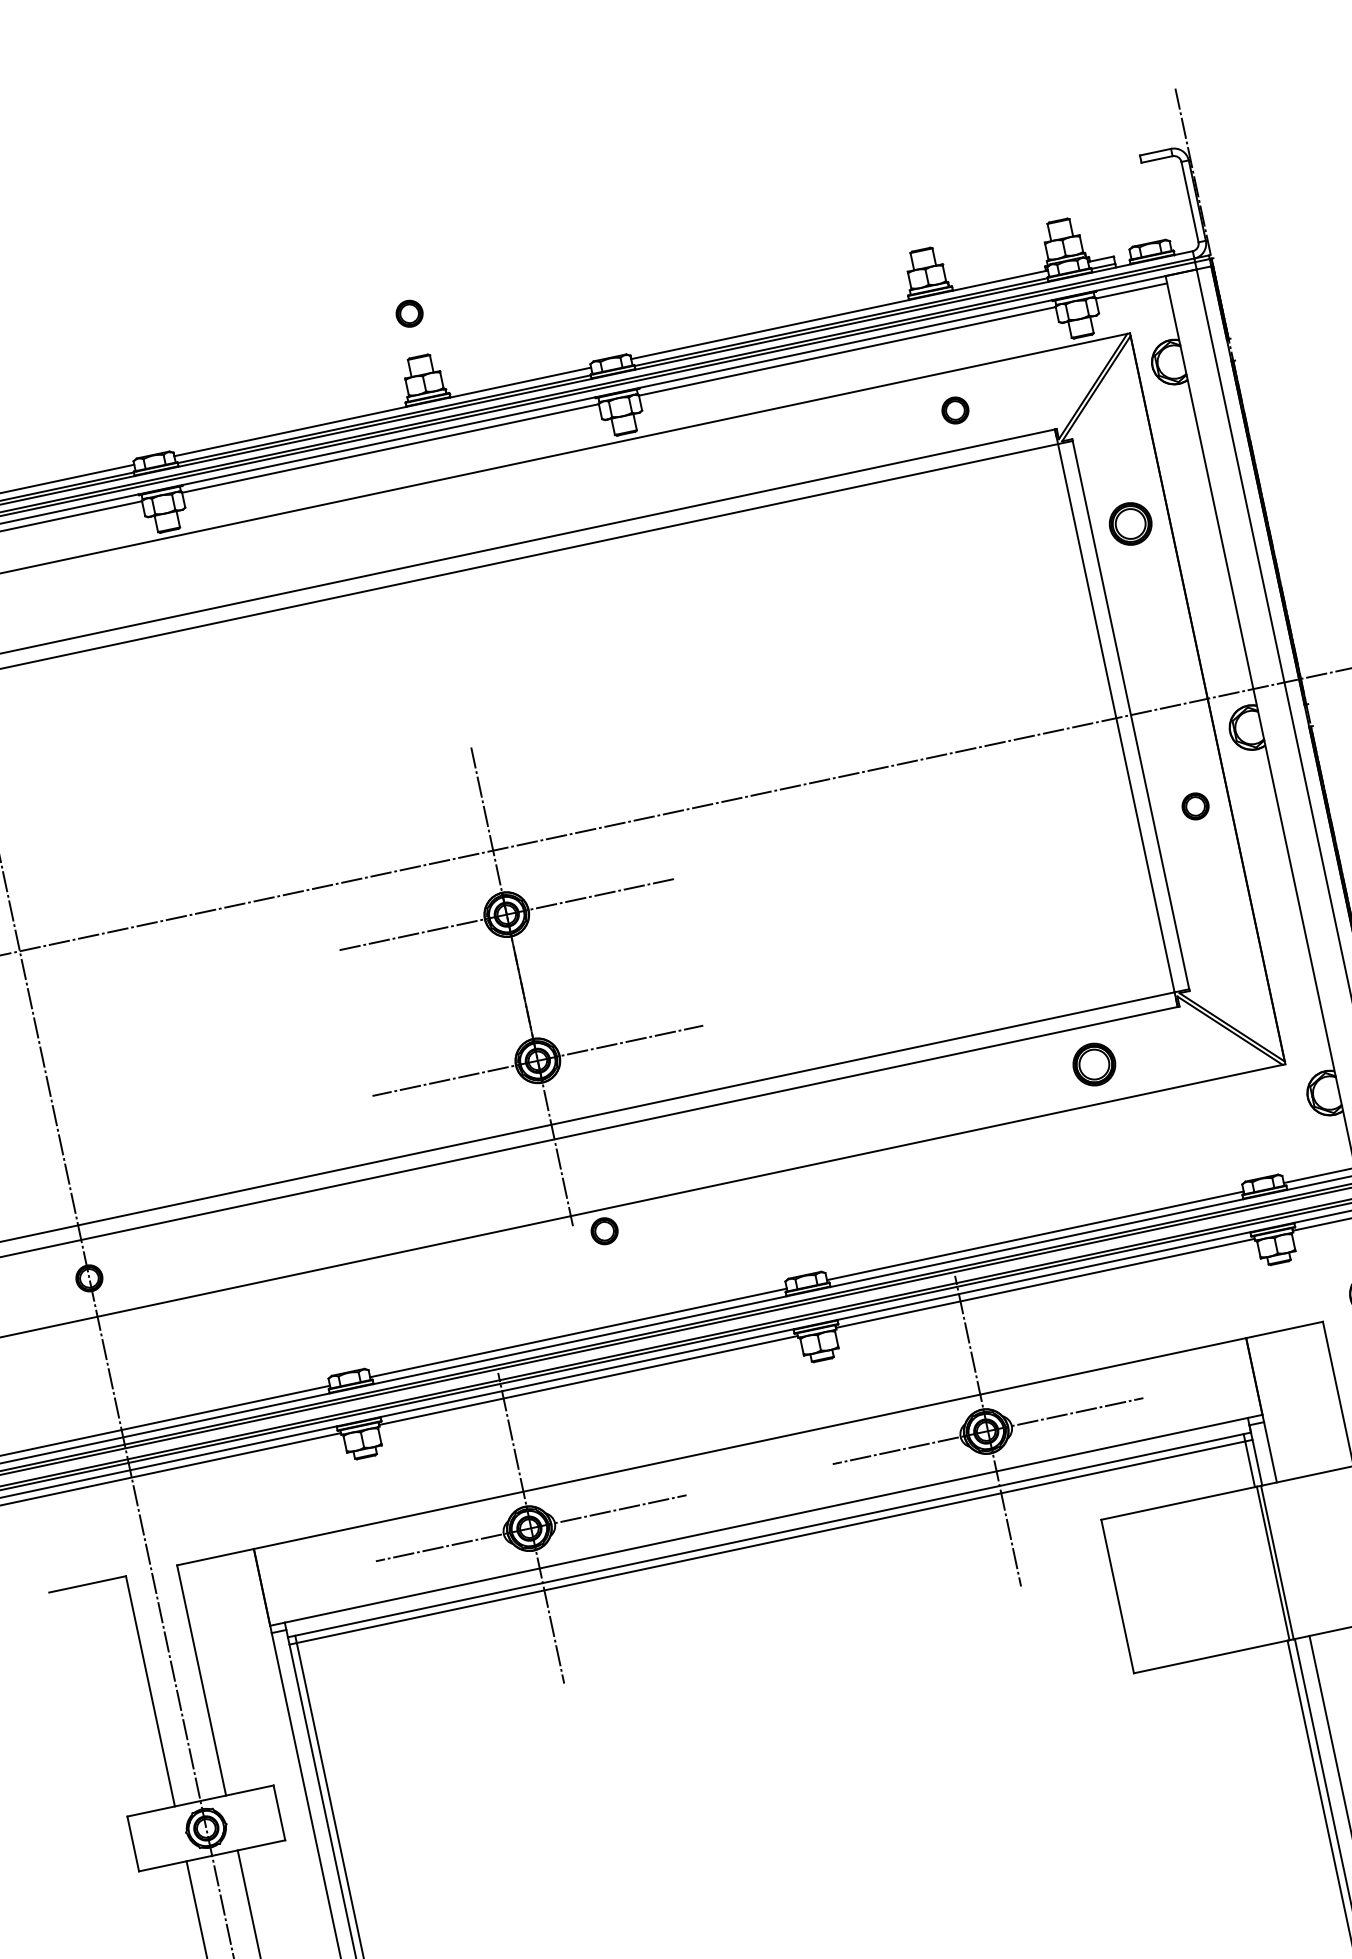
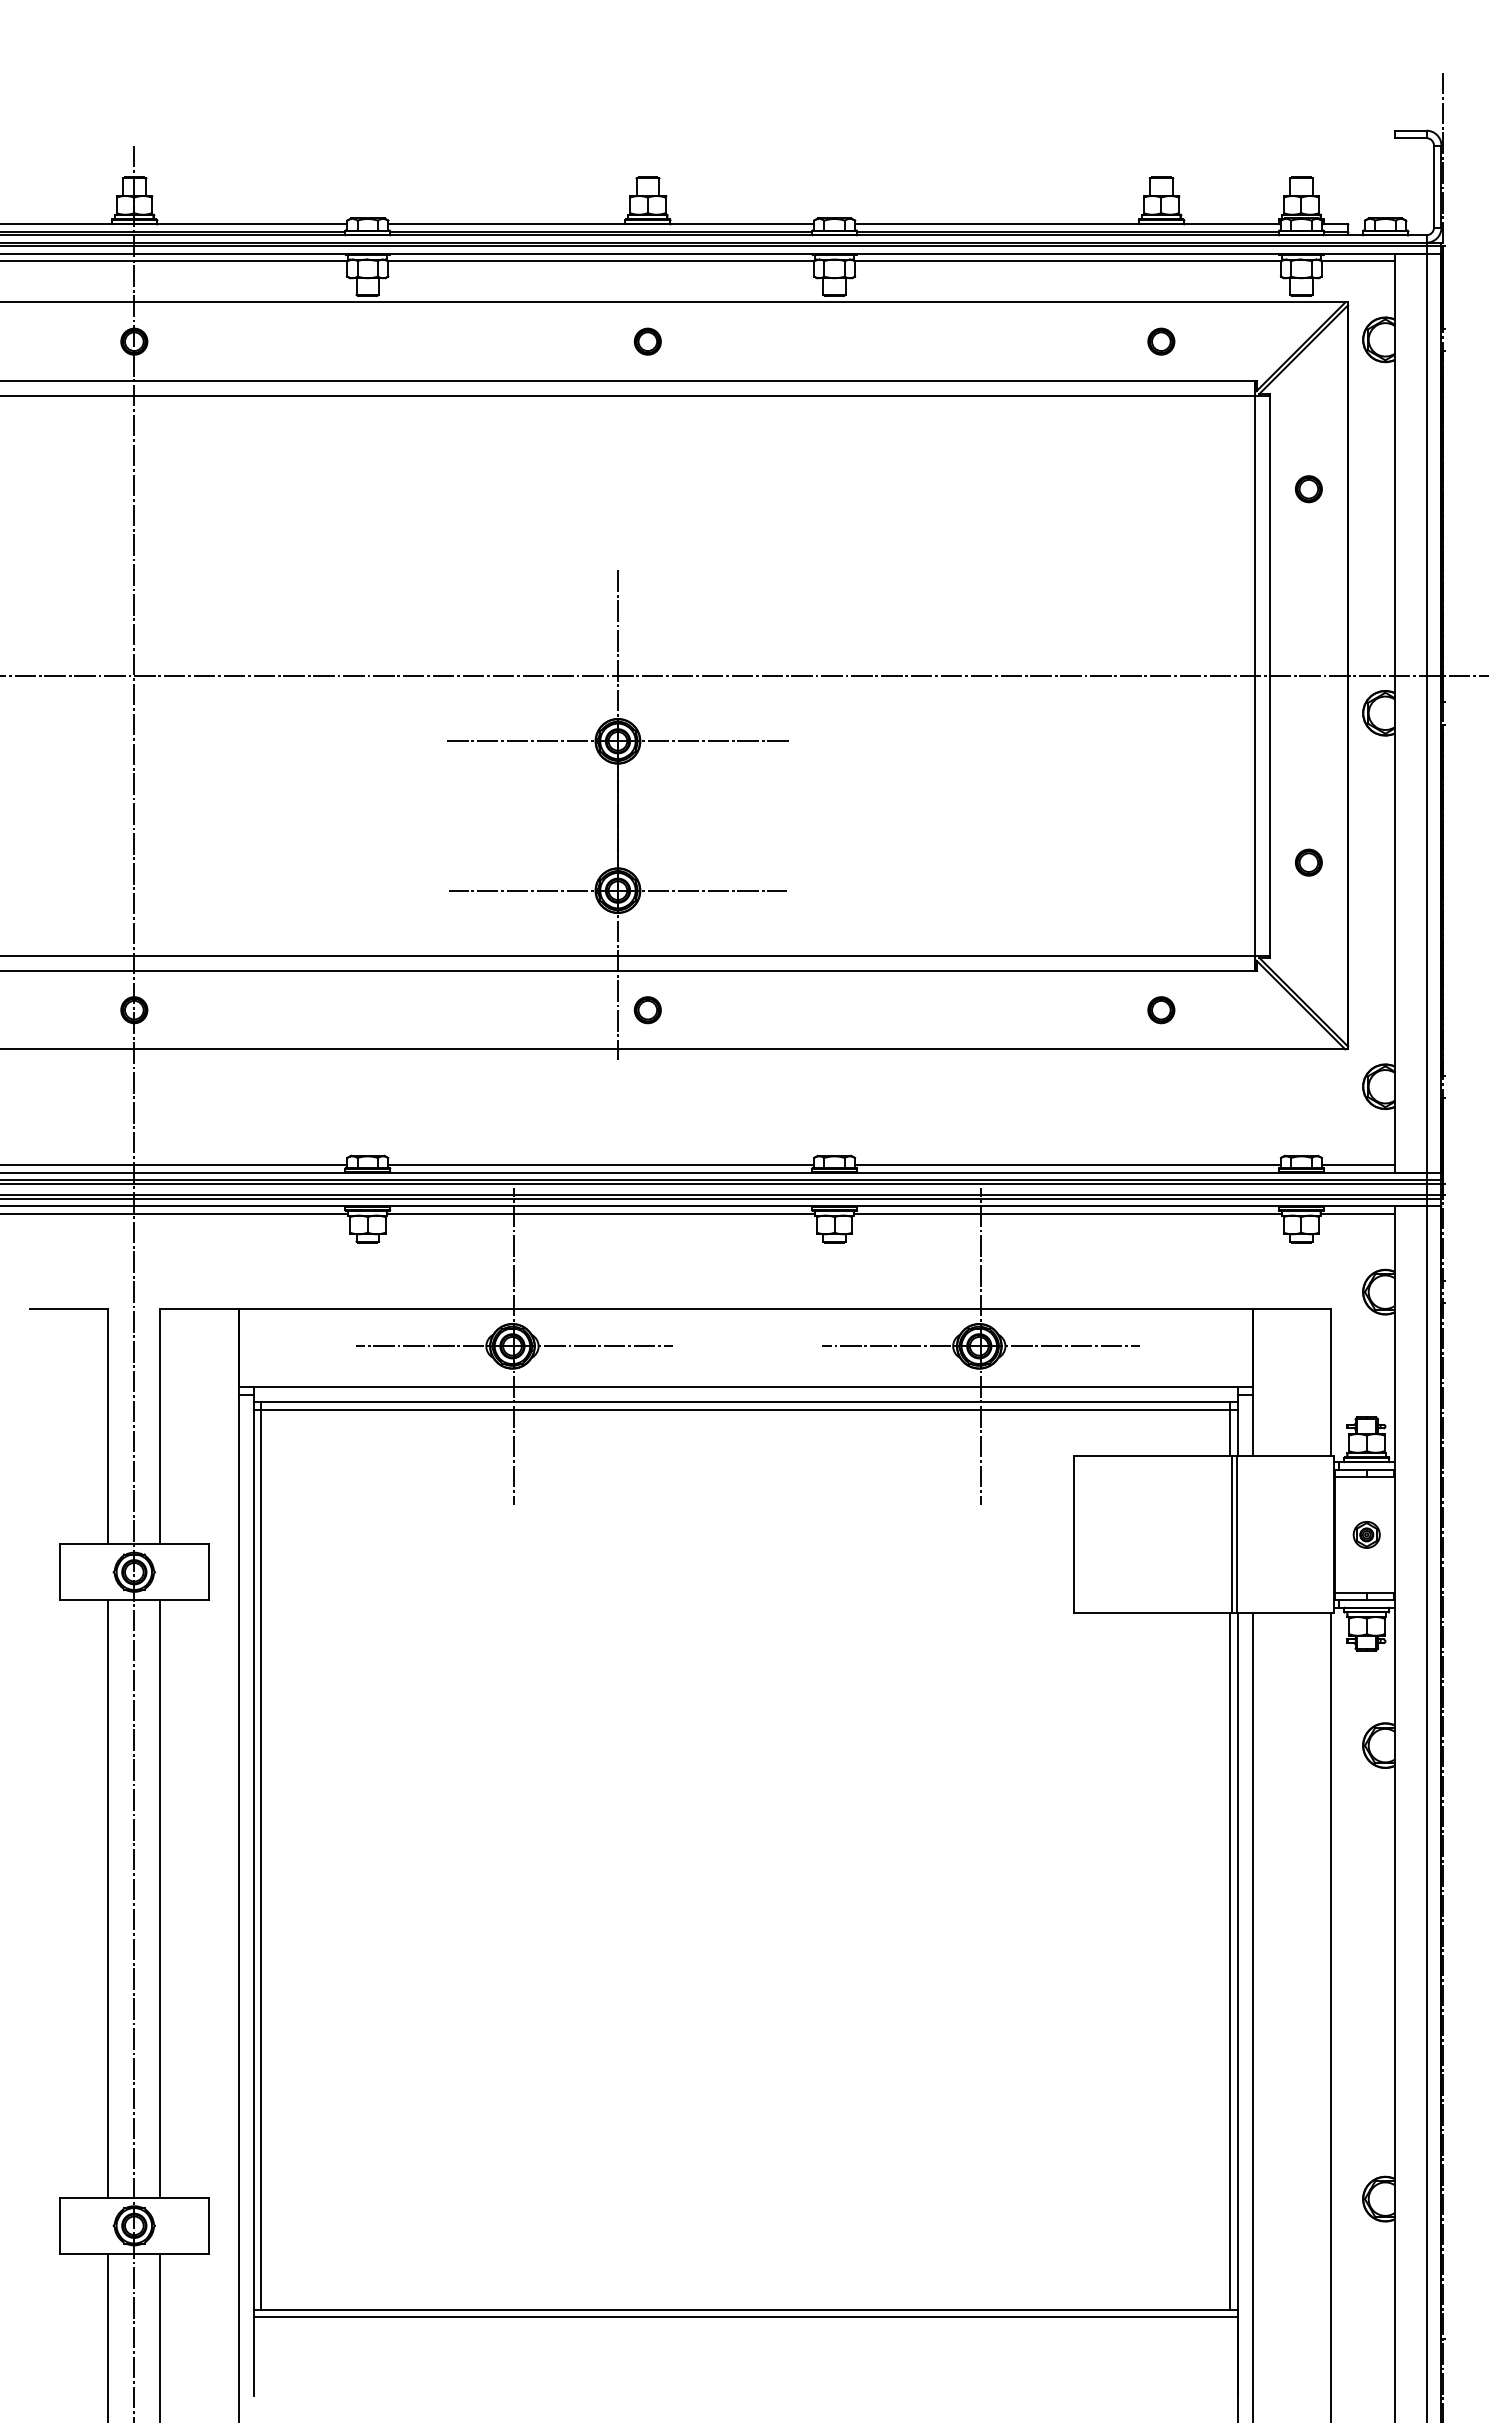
part: (409, 313) -> (647, 341), moved
part: (1130, 524) -> (1308, 489), size x0.62
part: (1195, 806) -> (1308, 862), moved
part: (1094, 1065) -> (1161, 1010), size x0.62
part: (604, 1231) -> (647, 1010), moved

